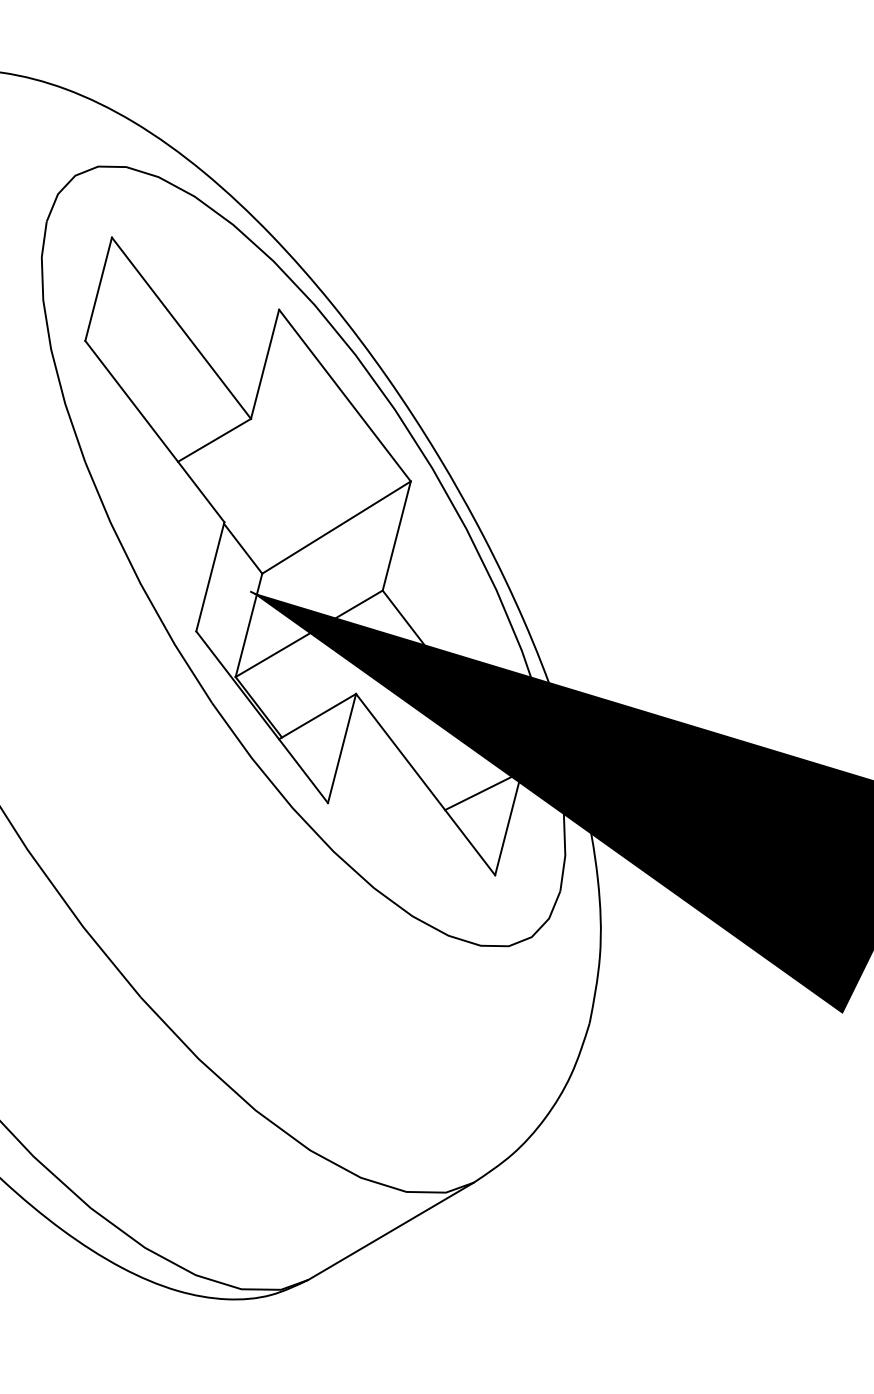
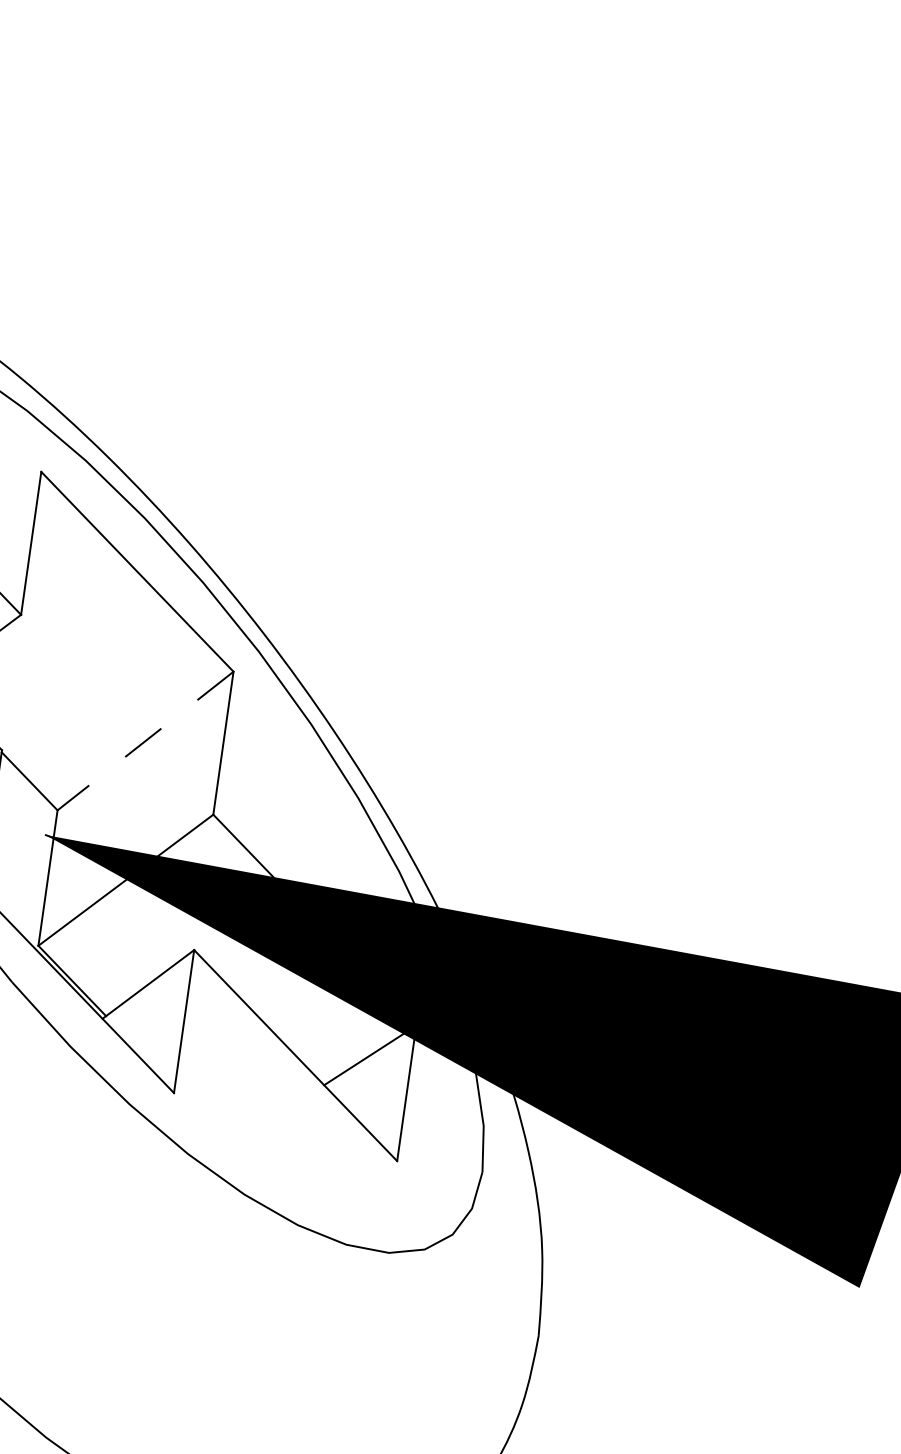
line: (336, 527) -> (145, 740), solid -> dashed

